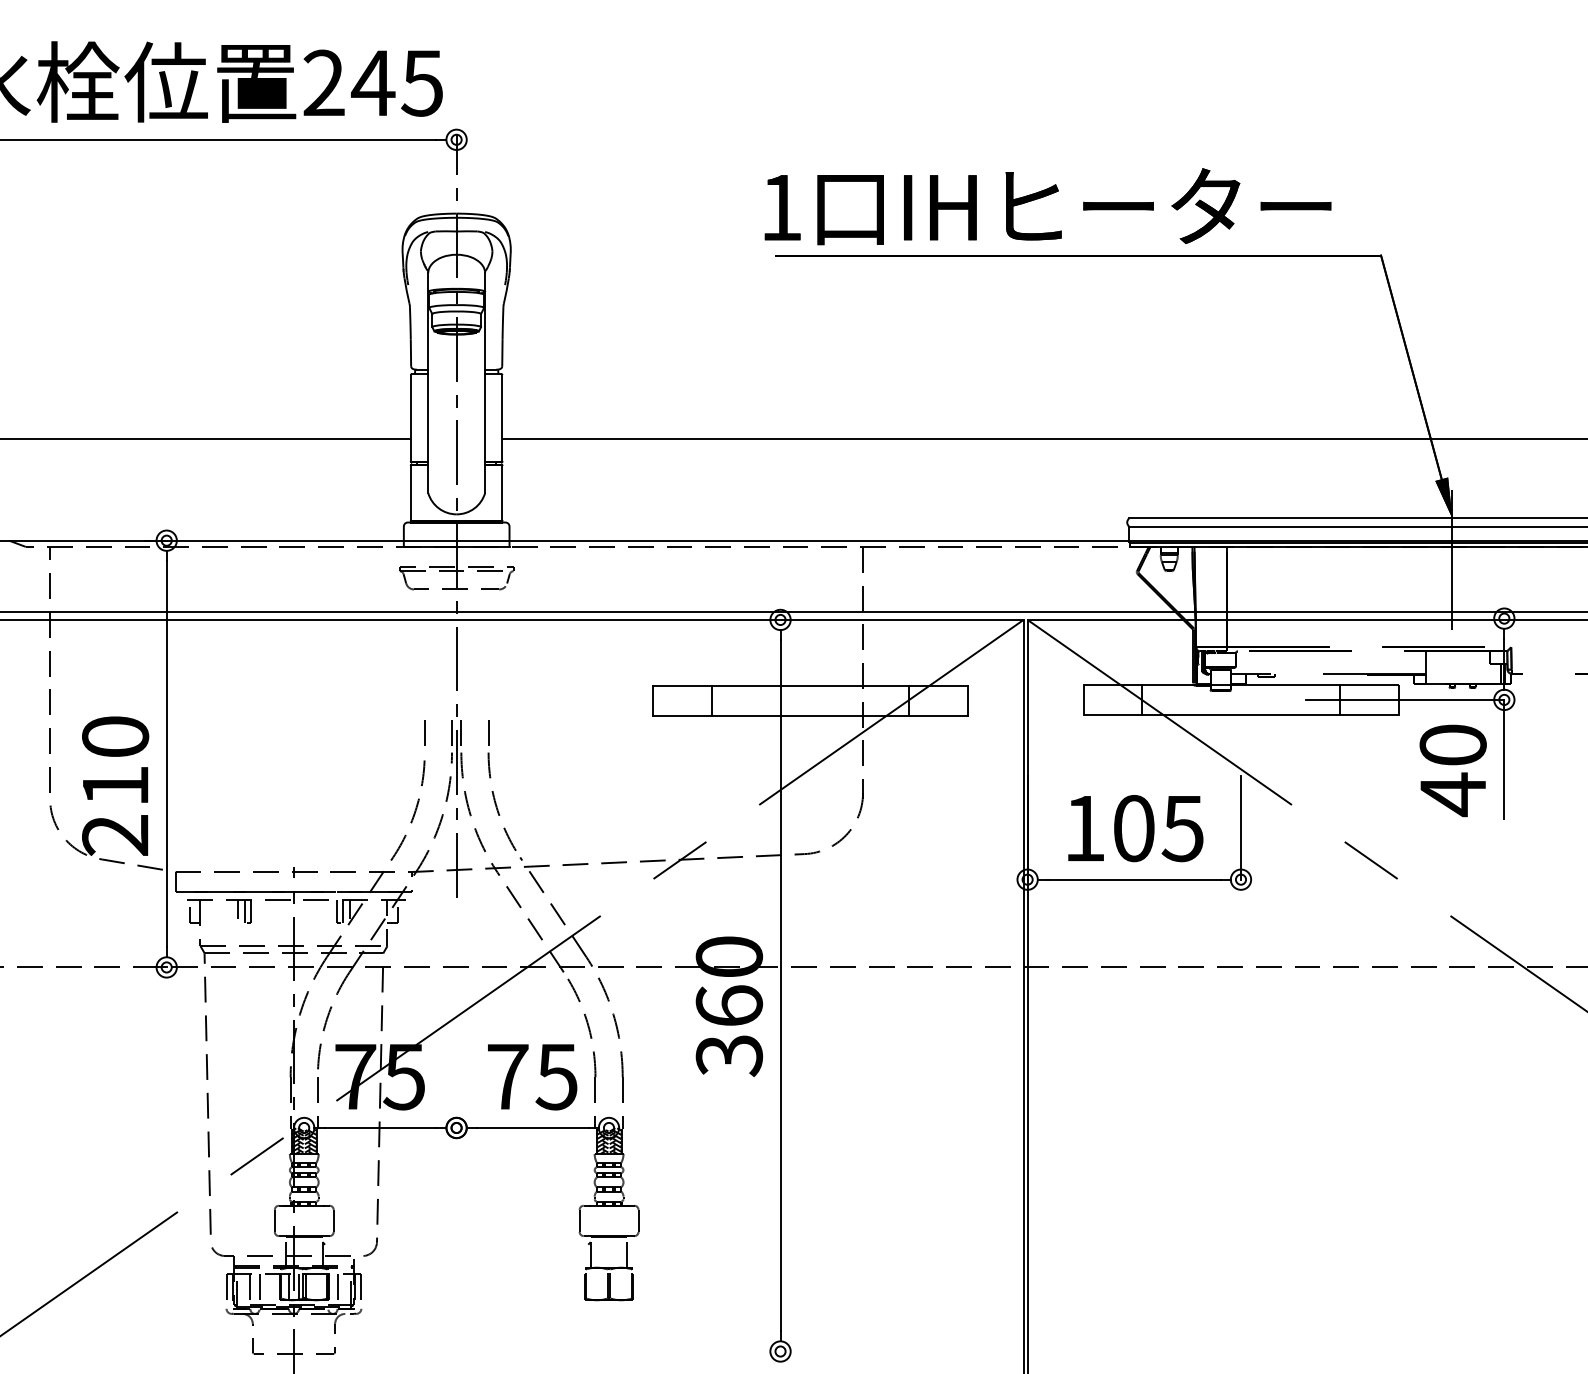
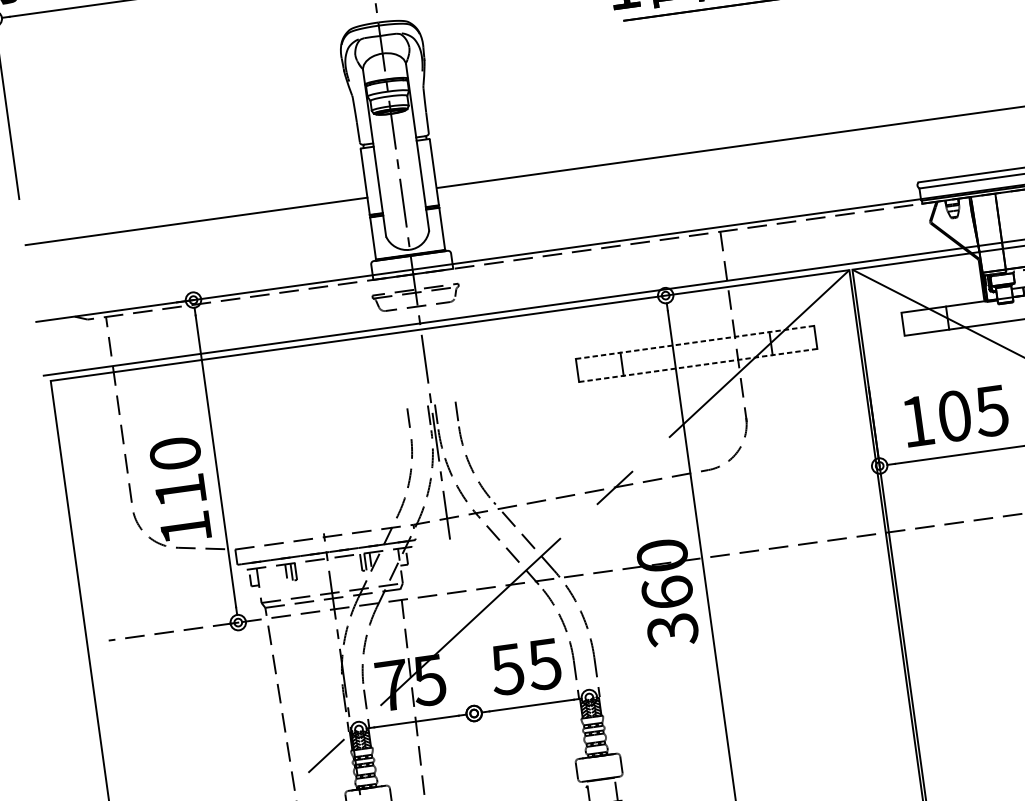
line: (809, 686) -> (694, 342), solid -> dashed
line: (809, 716) -> (697, 365), solid -> dashed
text: (115, 835) -> (185, 528), 210 -> 110
text: (507, 1077) -> (507, 670), 75 -> 55

